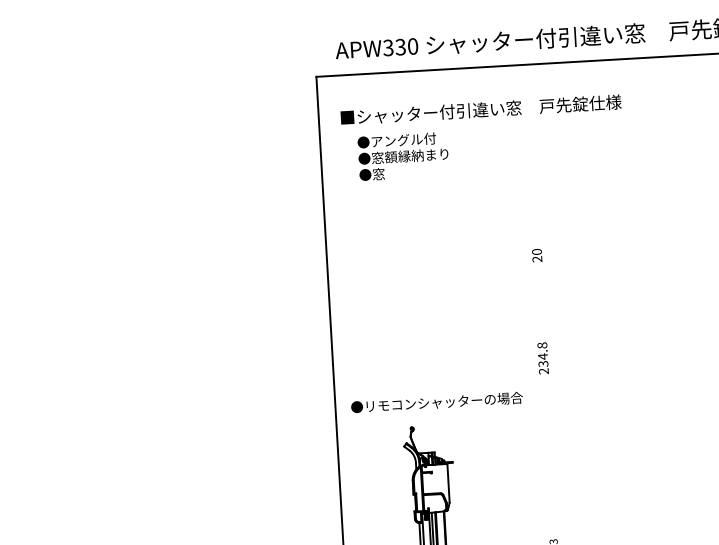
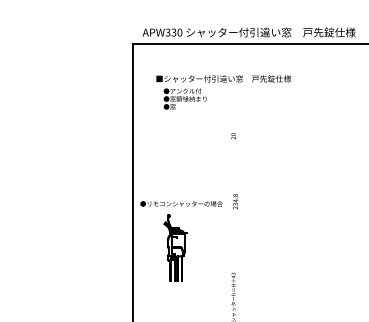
text: (482, 138) -> (223, 92), moved
text: (542, 358) -> (235, 201), moved

